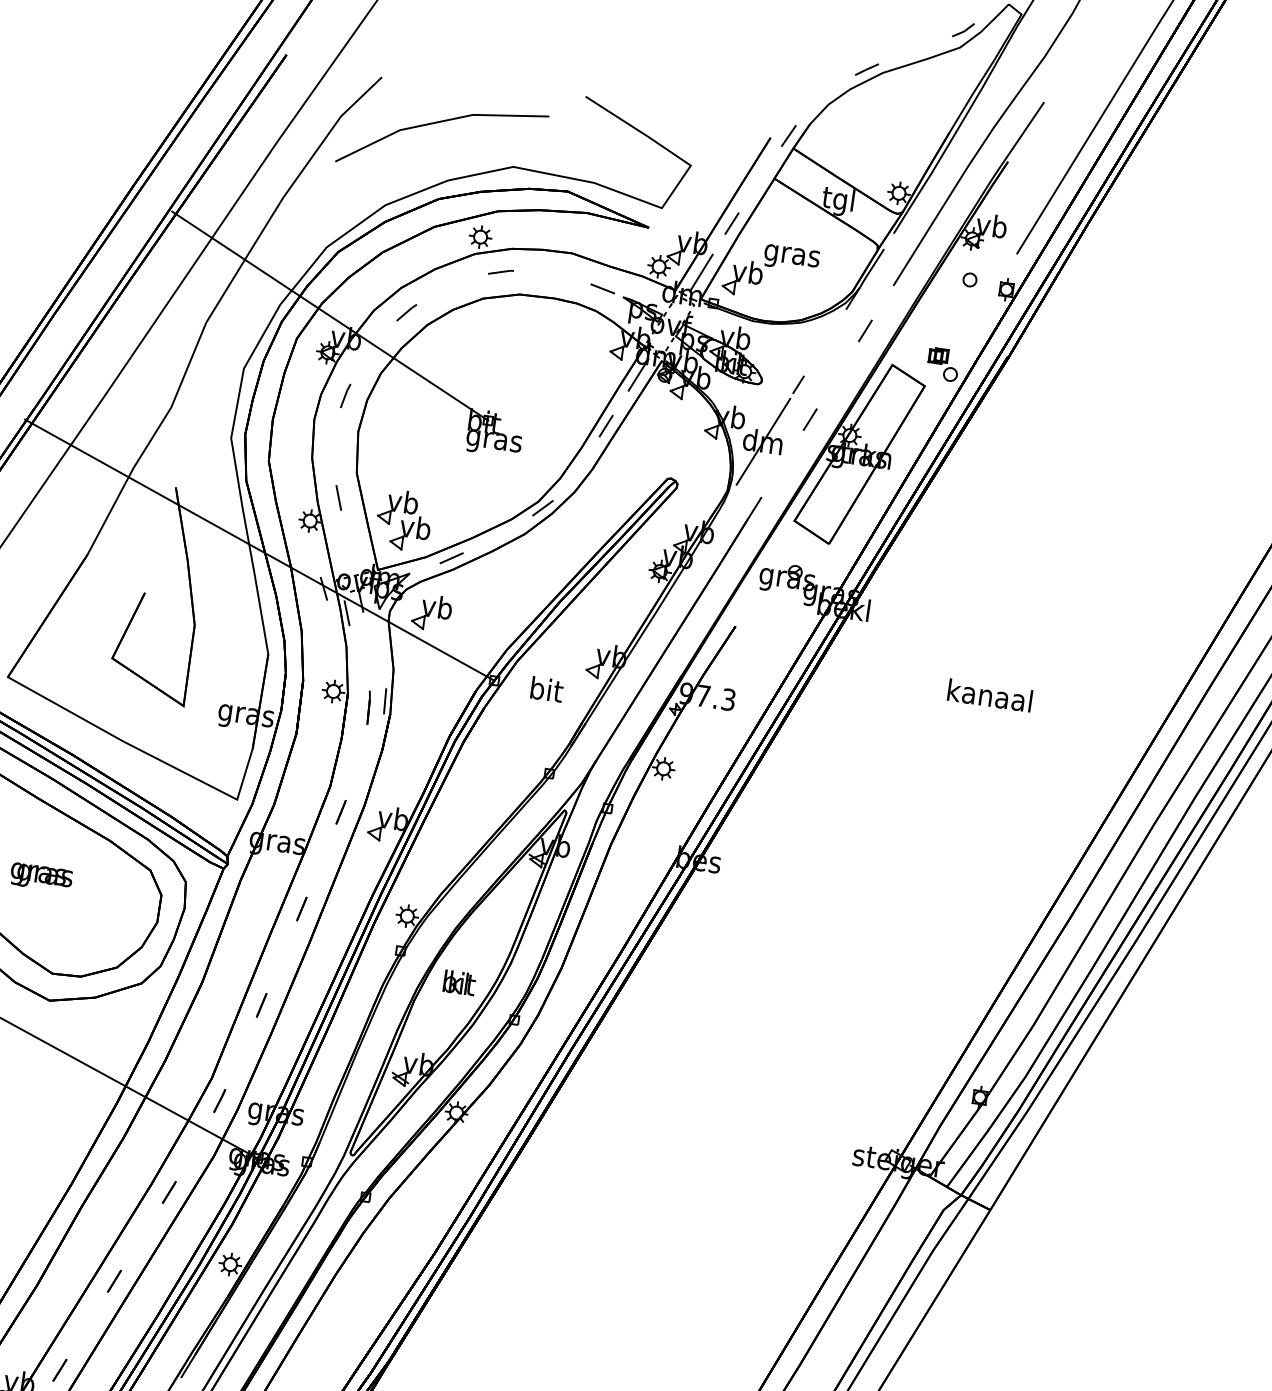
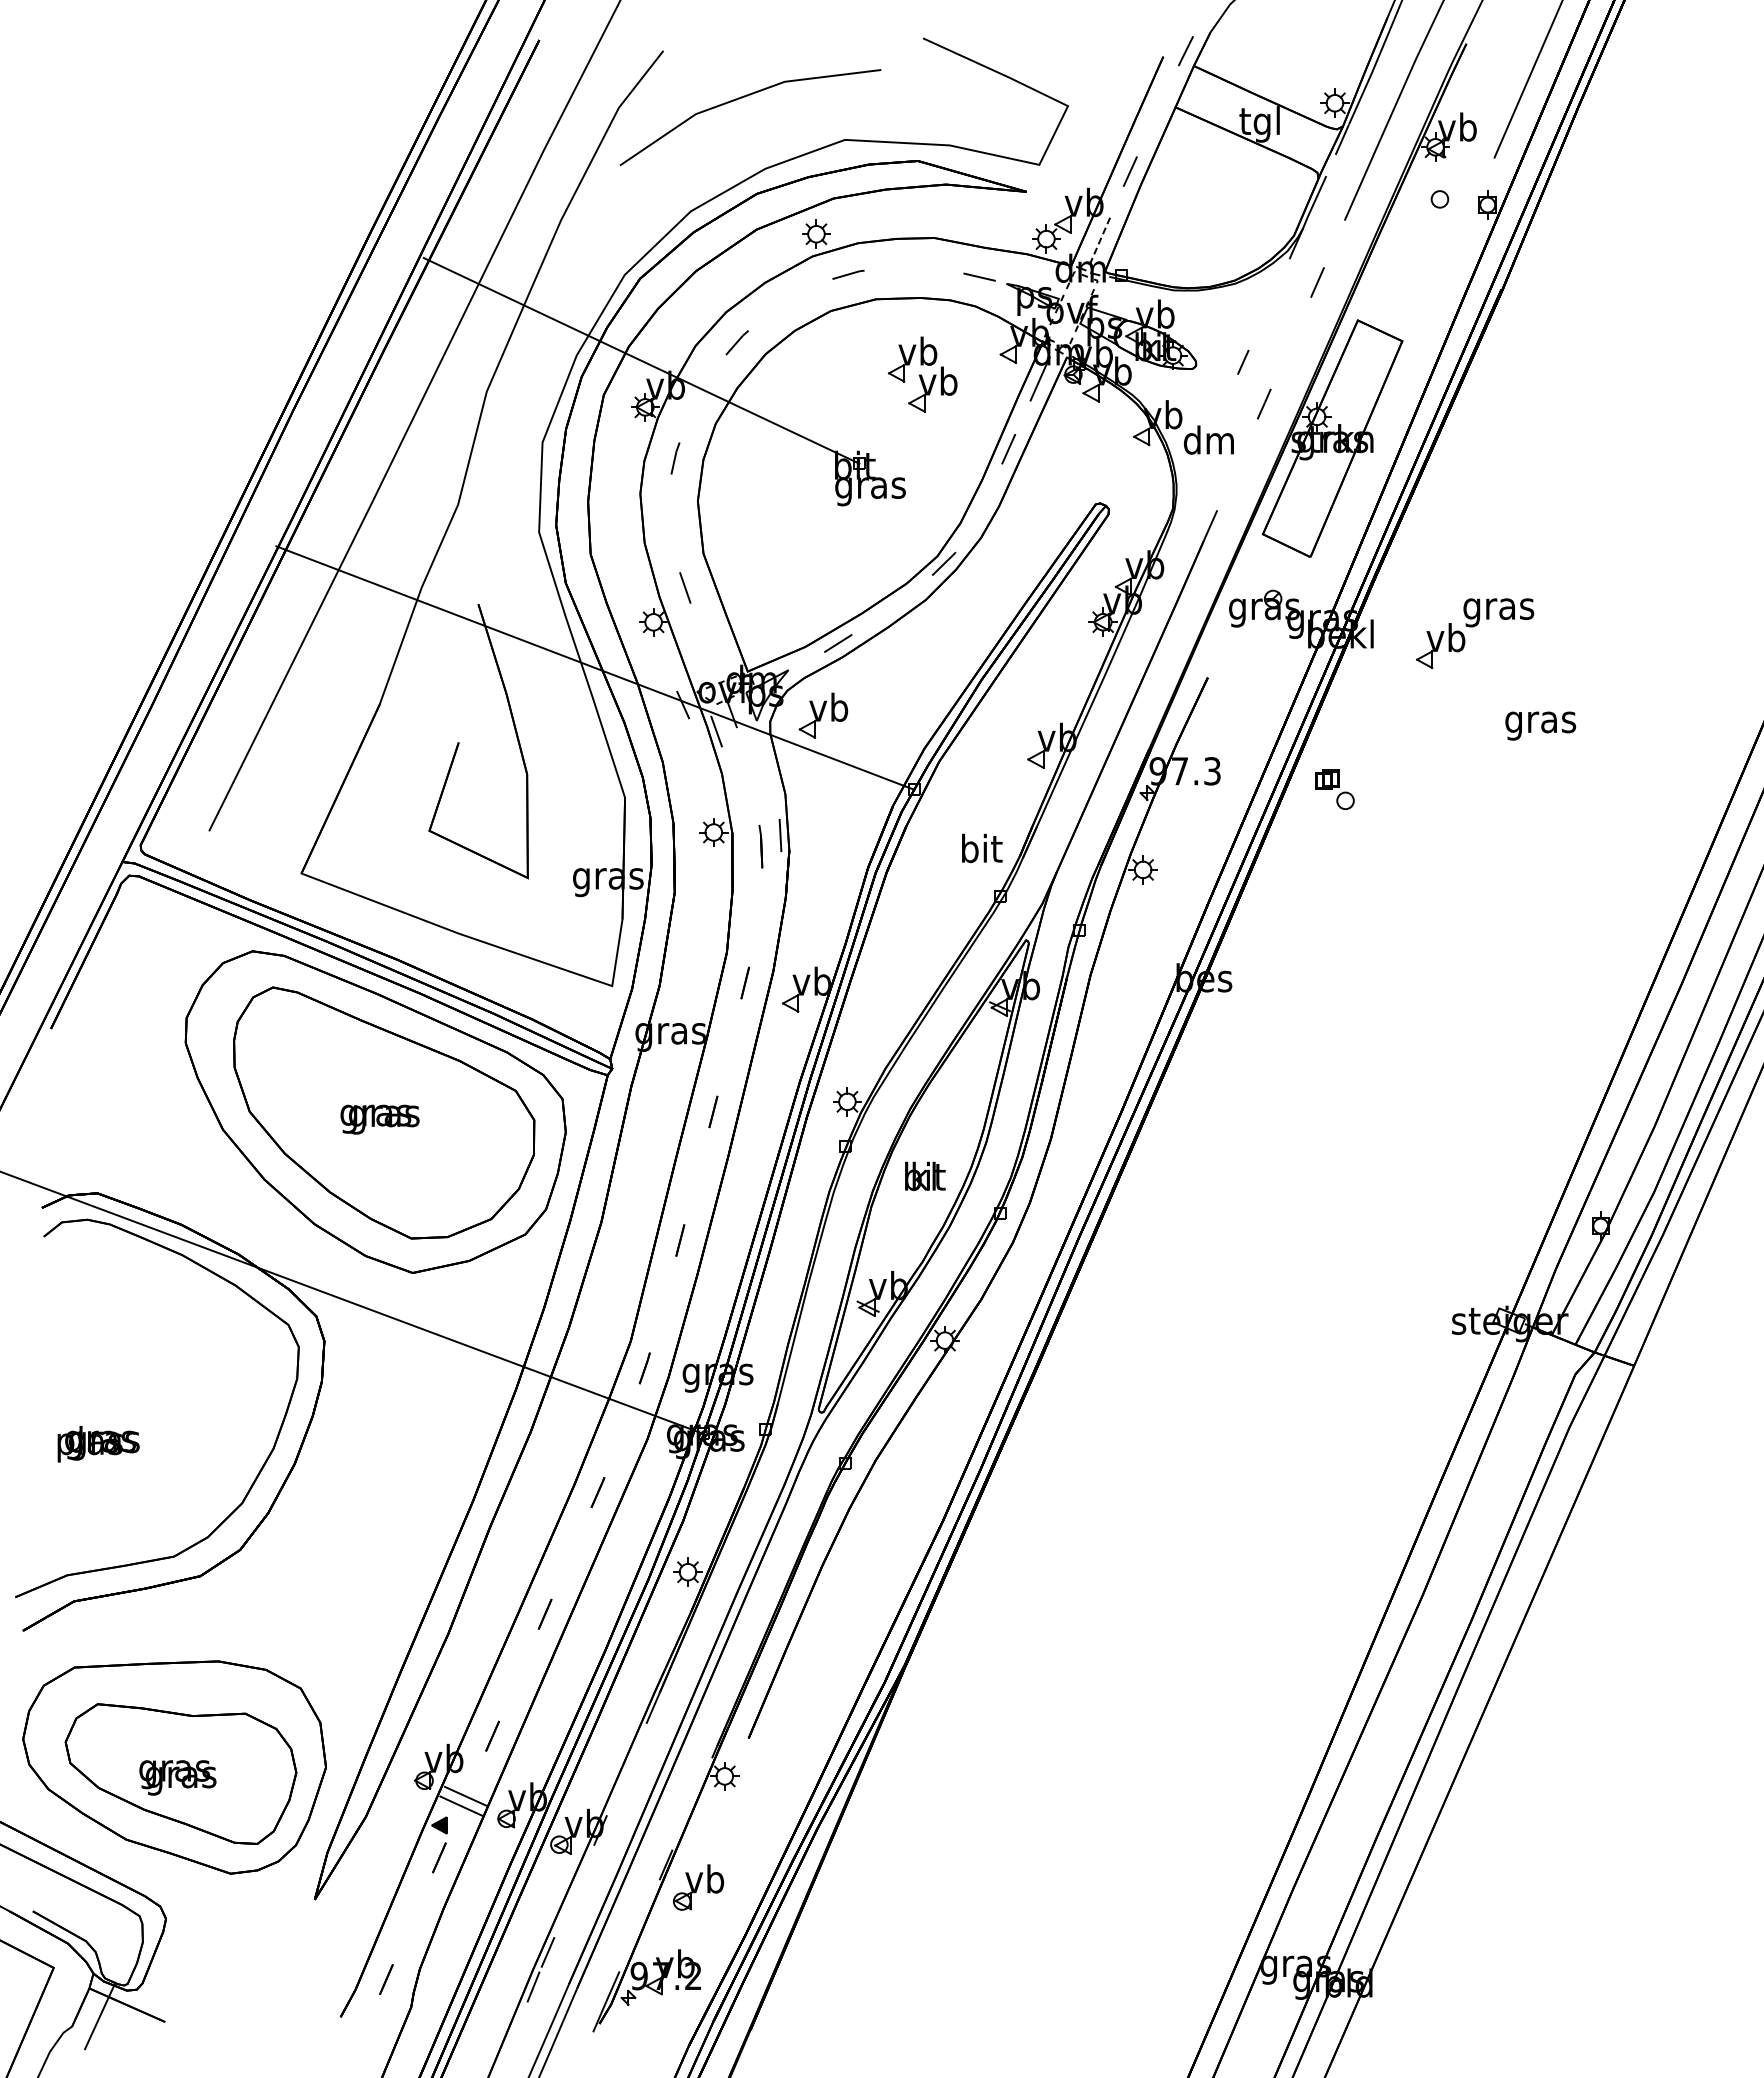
part: (770, 267) -> (1473, 627), moved
line: (701, 272) -> (1100, 238), solid -> dashed
part: (943, 364) -> (1334, 789), moved
line: (763, 441) -> (1209, 440), removed
part: (404, 520) -> (922, 374), moved
text: (547, 689) -> (982, 848), moved
text: (989, 698) -> (1540, 722), kanaal -> gras

